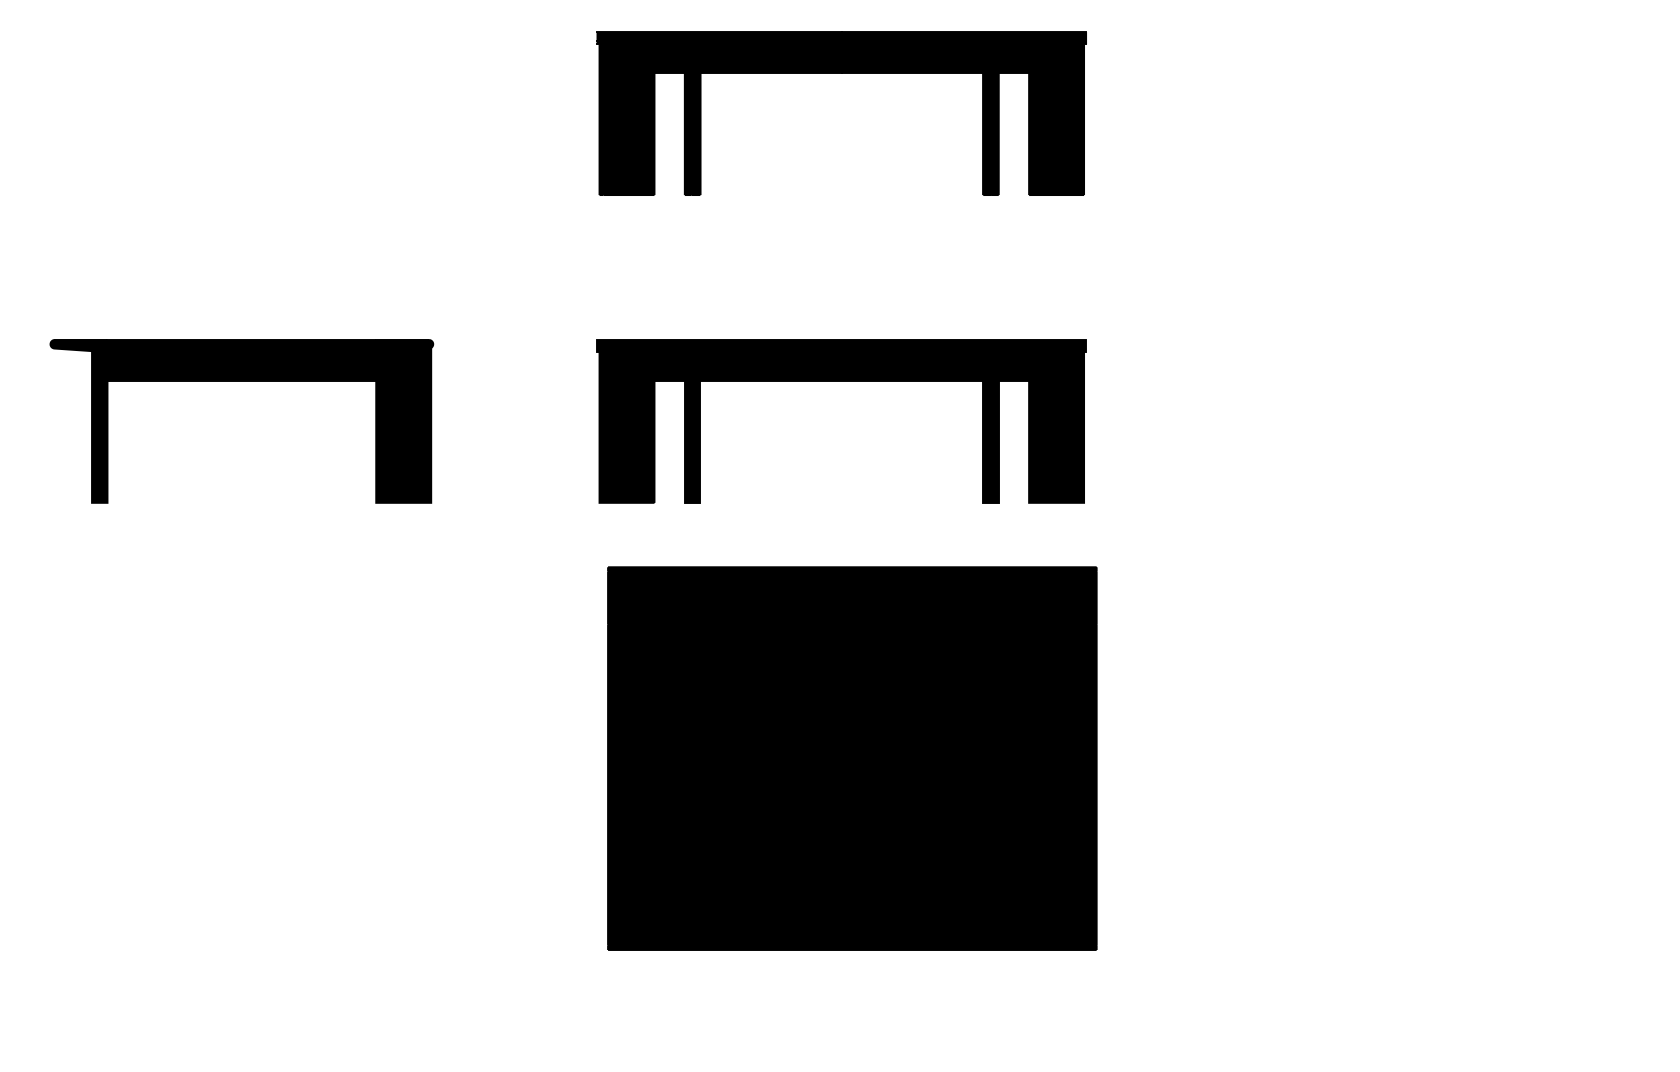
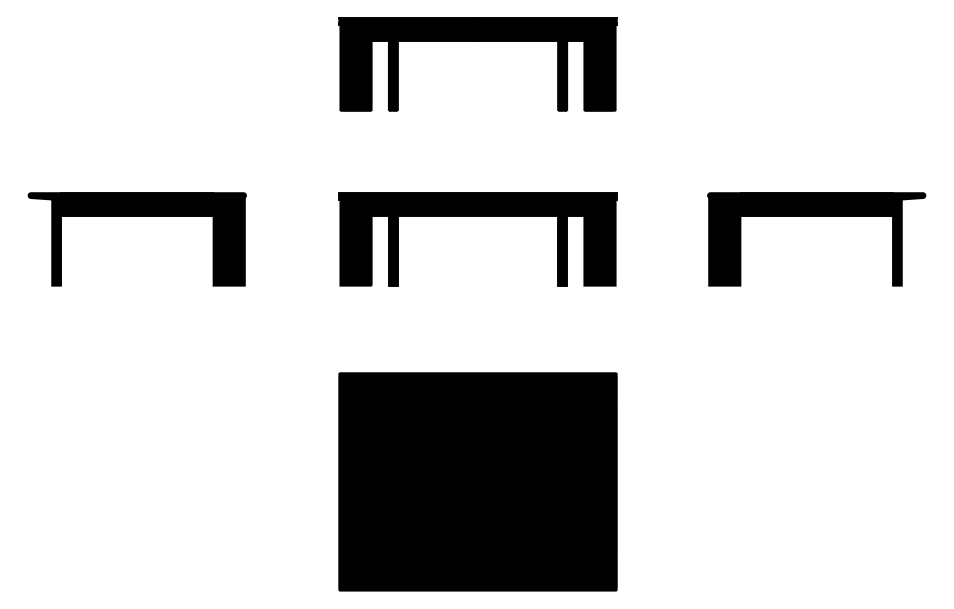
part: (1437, 381) -> (816, 216), added
part: (851, 757) -> (477, 481), moved

